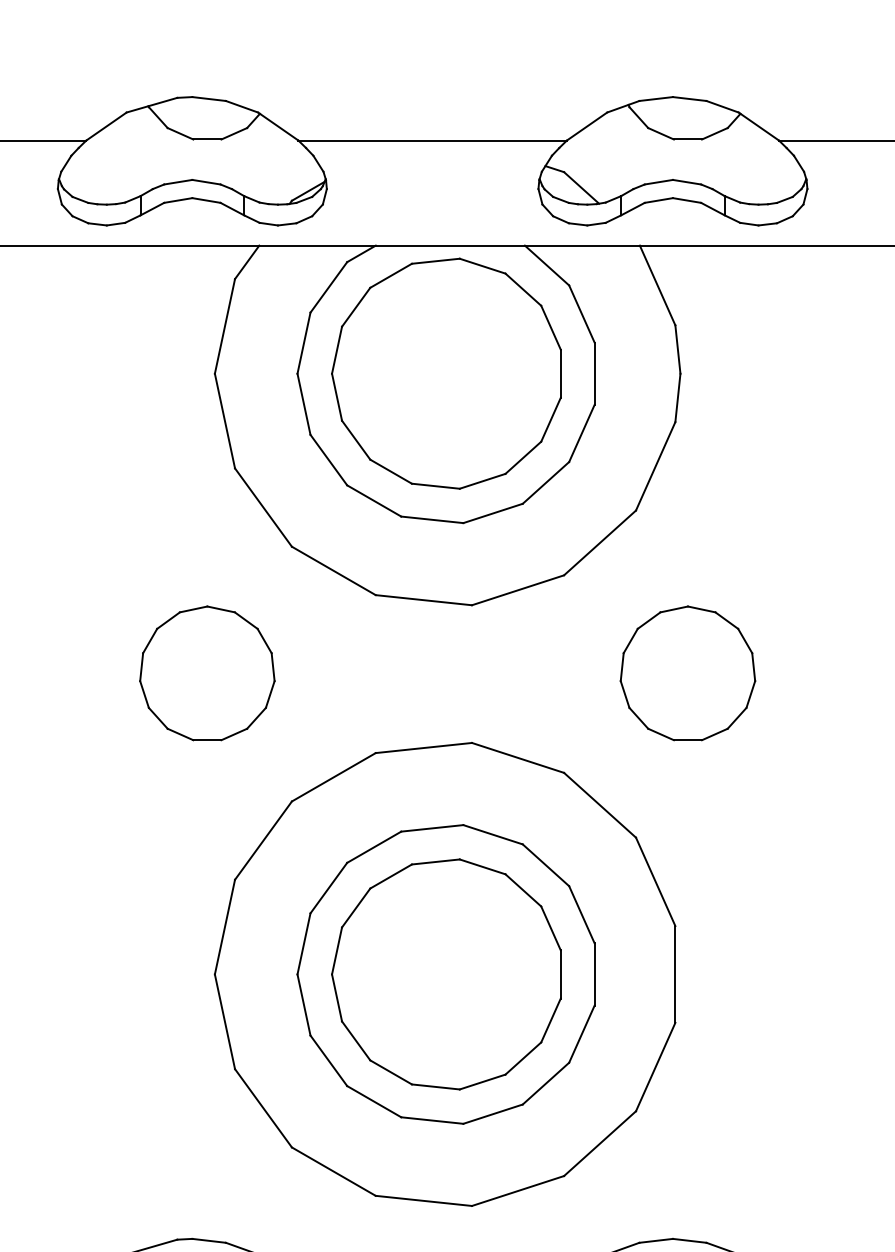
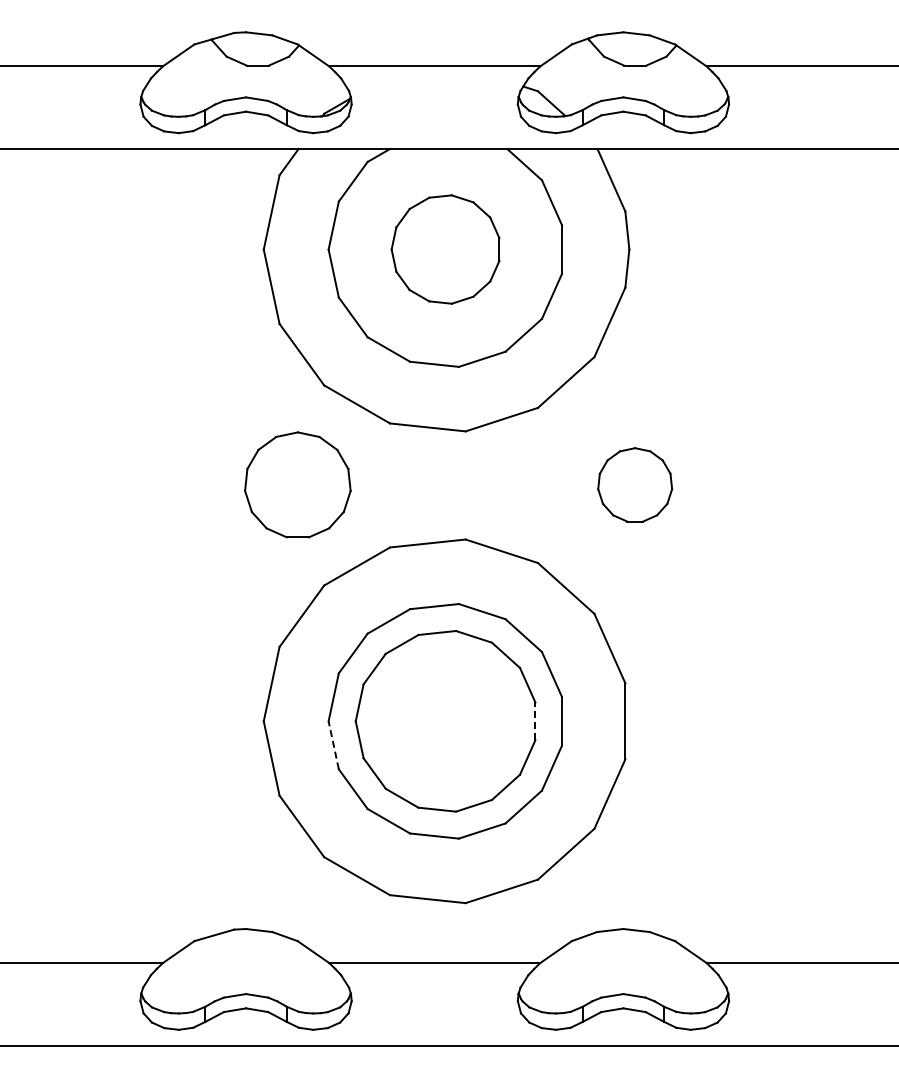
part: (446, 373) -> (445, 249), size x0.6
part: (206, 672) -> (297, 484), moved
part: (687, 672) -> (634, 484), size x0.7
line: (560, 974) -> (535, 721), solid -> dashed
line: (303, 1005) -> (333, 745), solid -> dashed

